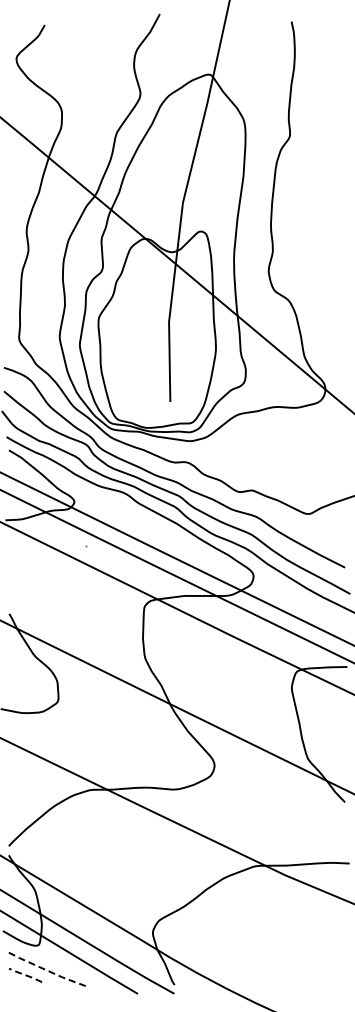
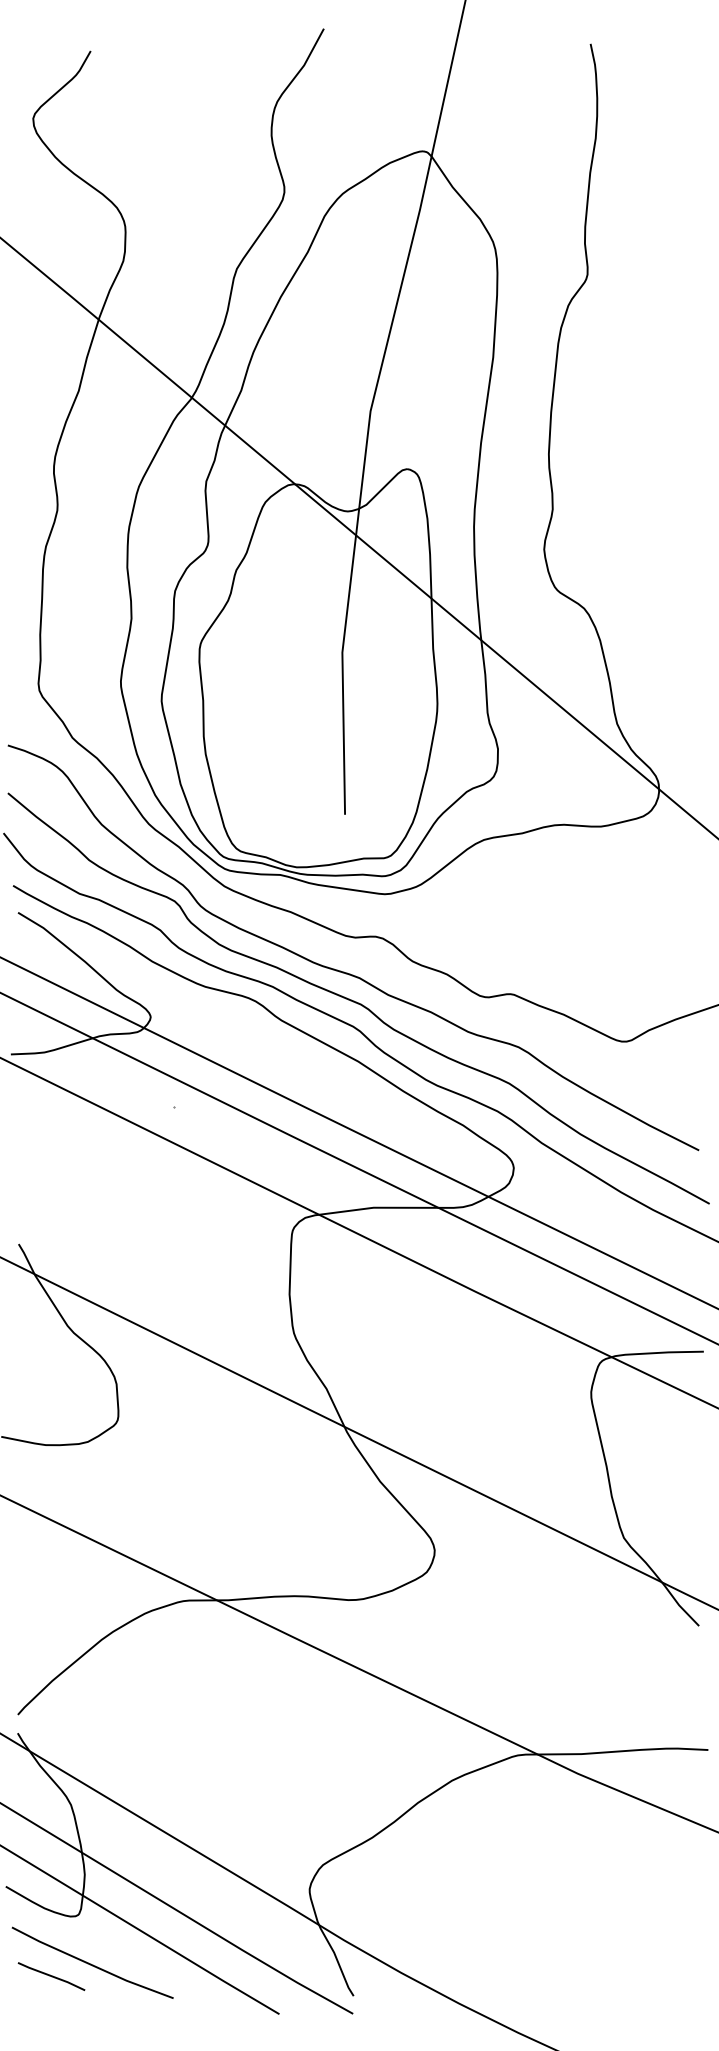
line: (44, 969) -> (90, 1964), dashed -> solid
line: (25, 975) -> (51, 1976), dashed -> solid

